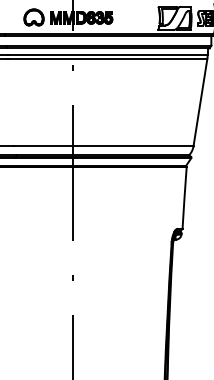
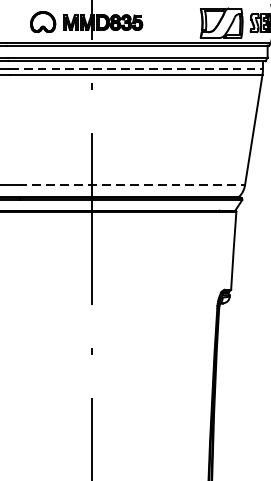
line: (107, 54) -> (136, 68), solid -> dashed
line: (103, 146) -> (131, 185), solid -> dashed

